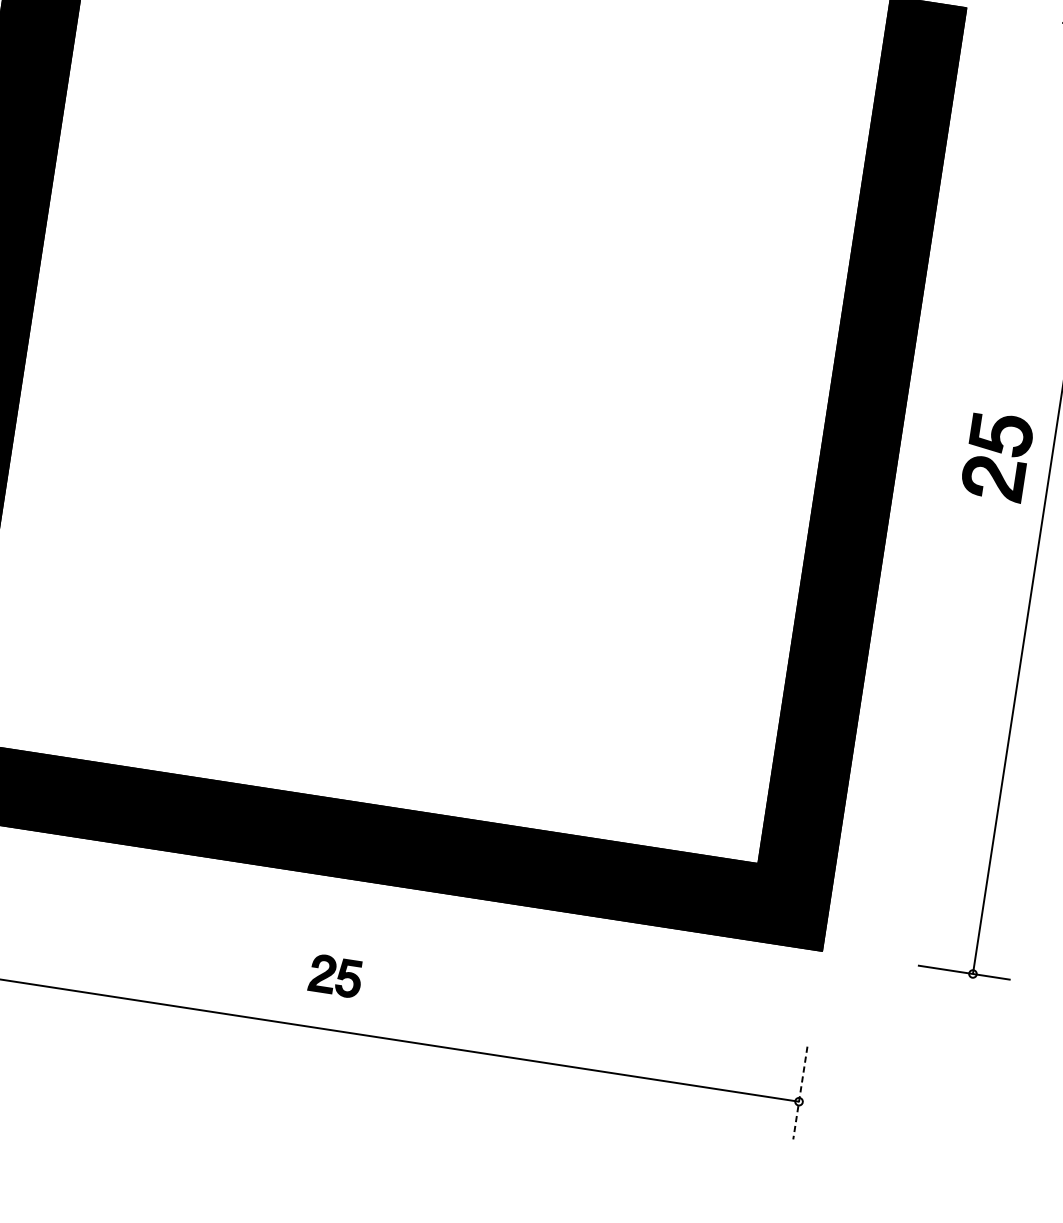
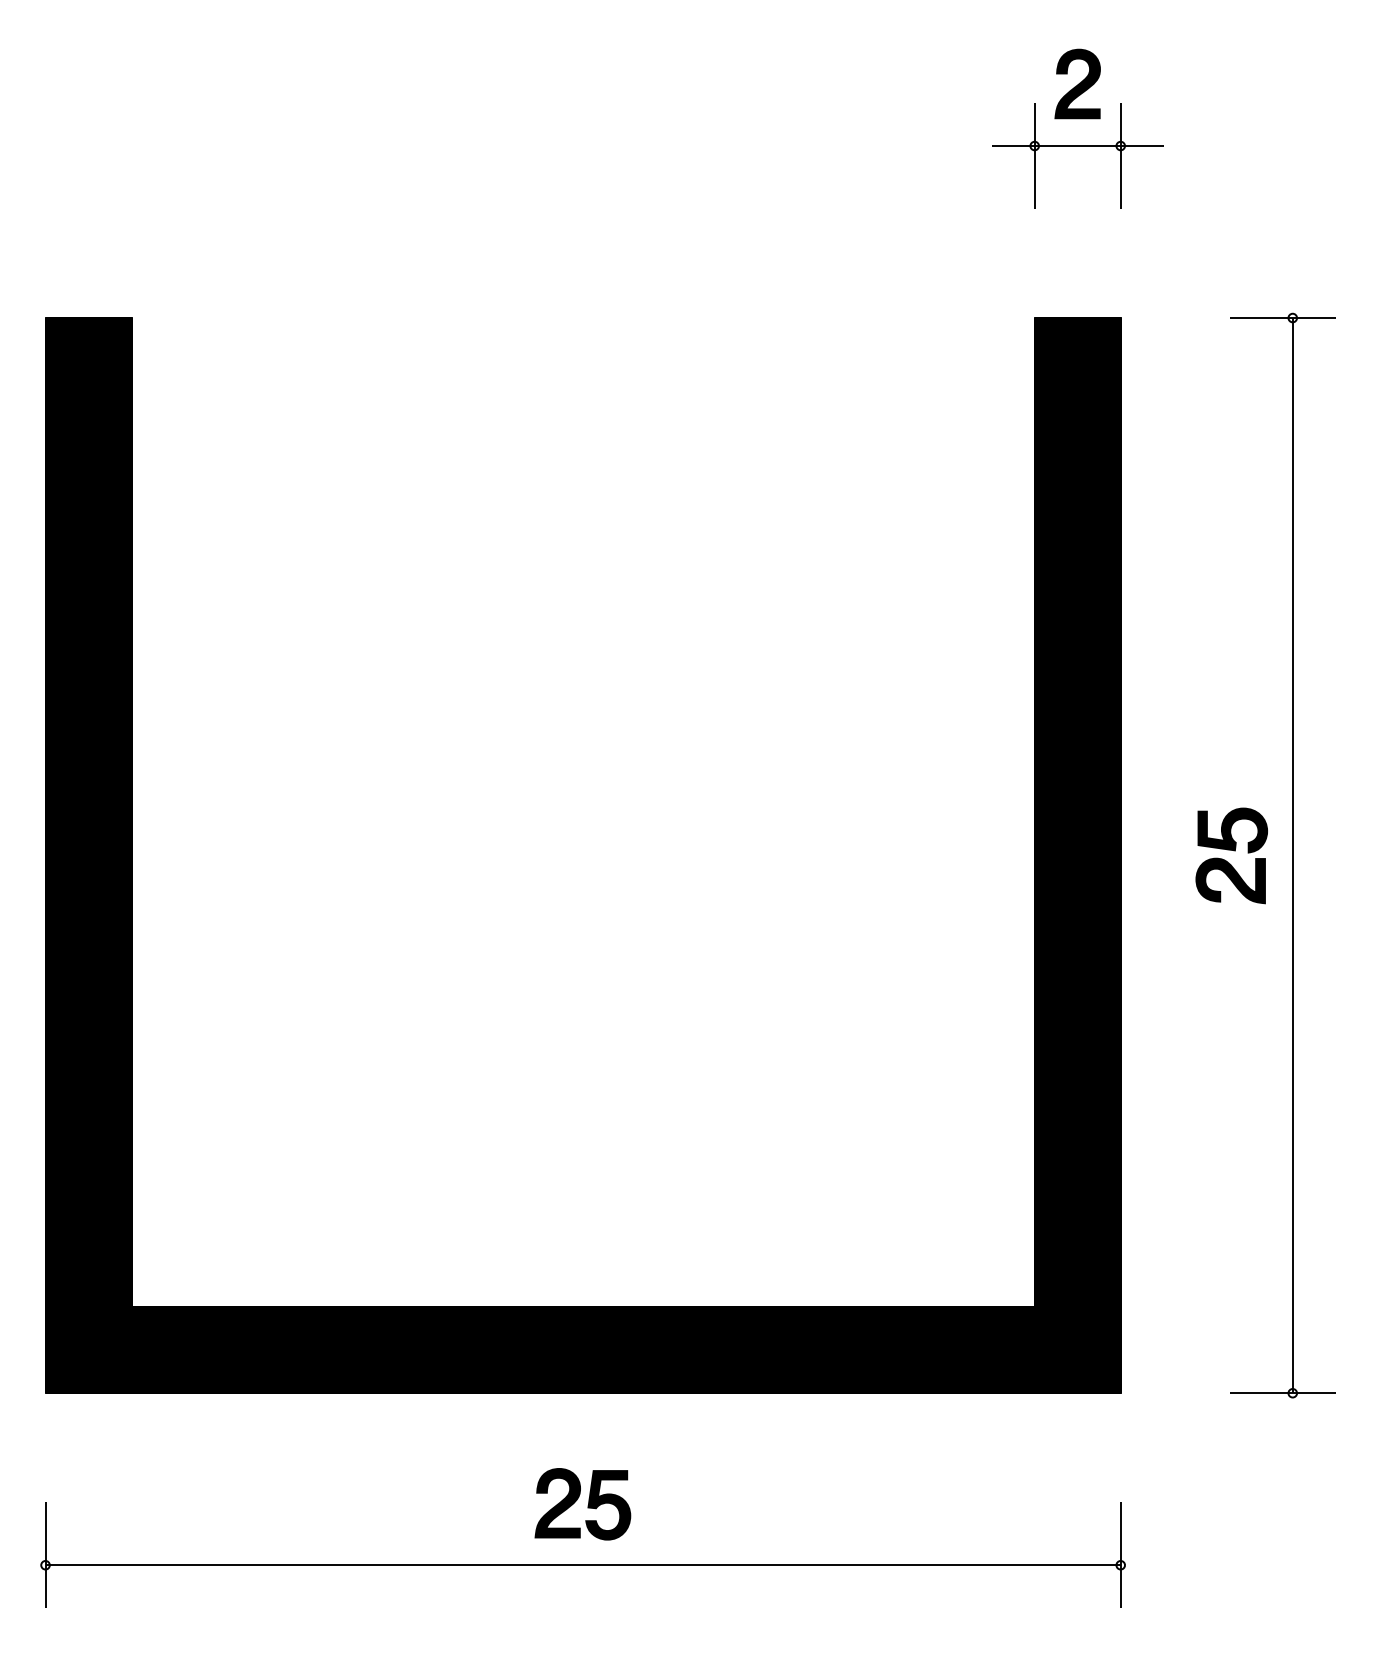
part: (997, 456) -> (1231, 855), moved
part: (335, 976) -> (582, 1504), size x1.67
line: (800, 1093) -> (1120, 1555), dashed -> solid

